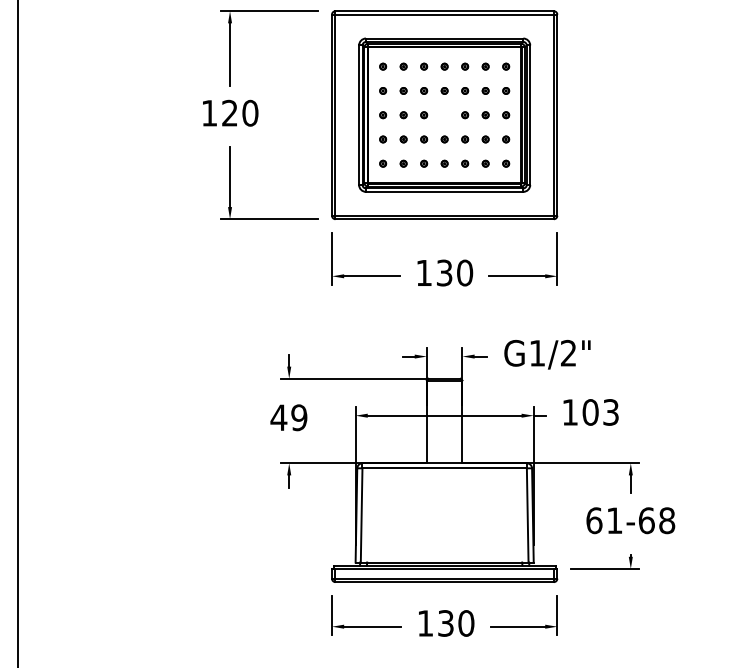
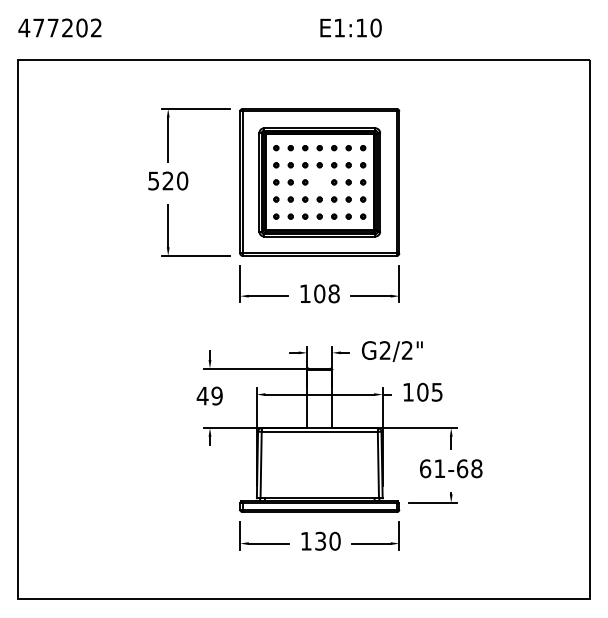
text: (209, 112) -> (153, 180), 120 -> 520
text: (454, 272) -> (326, 293), 130 -> 108
text: (536, 353) -> (384, 350), G1/2" -> G2/2"
text: (611, 411) -> (437, 391), 103 -> 105

